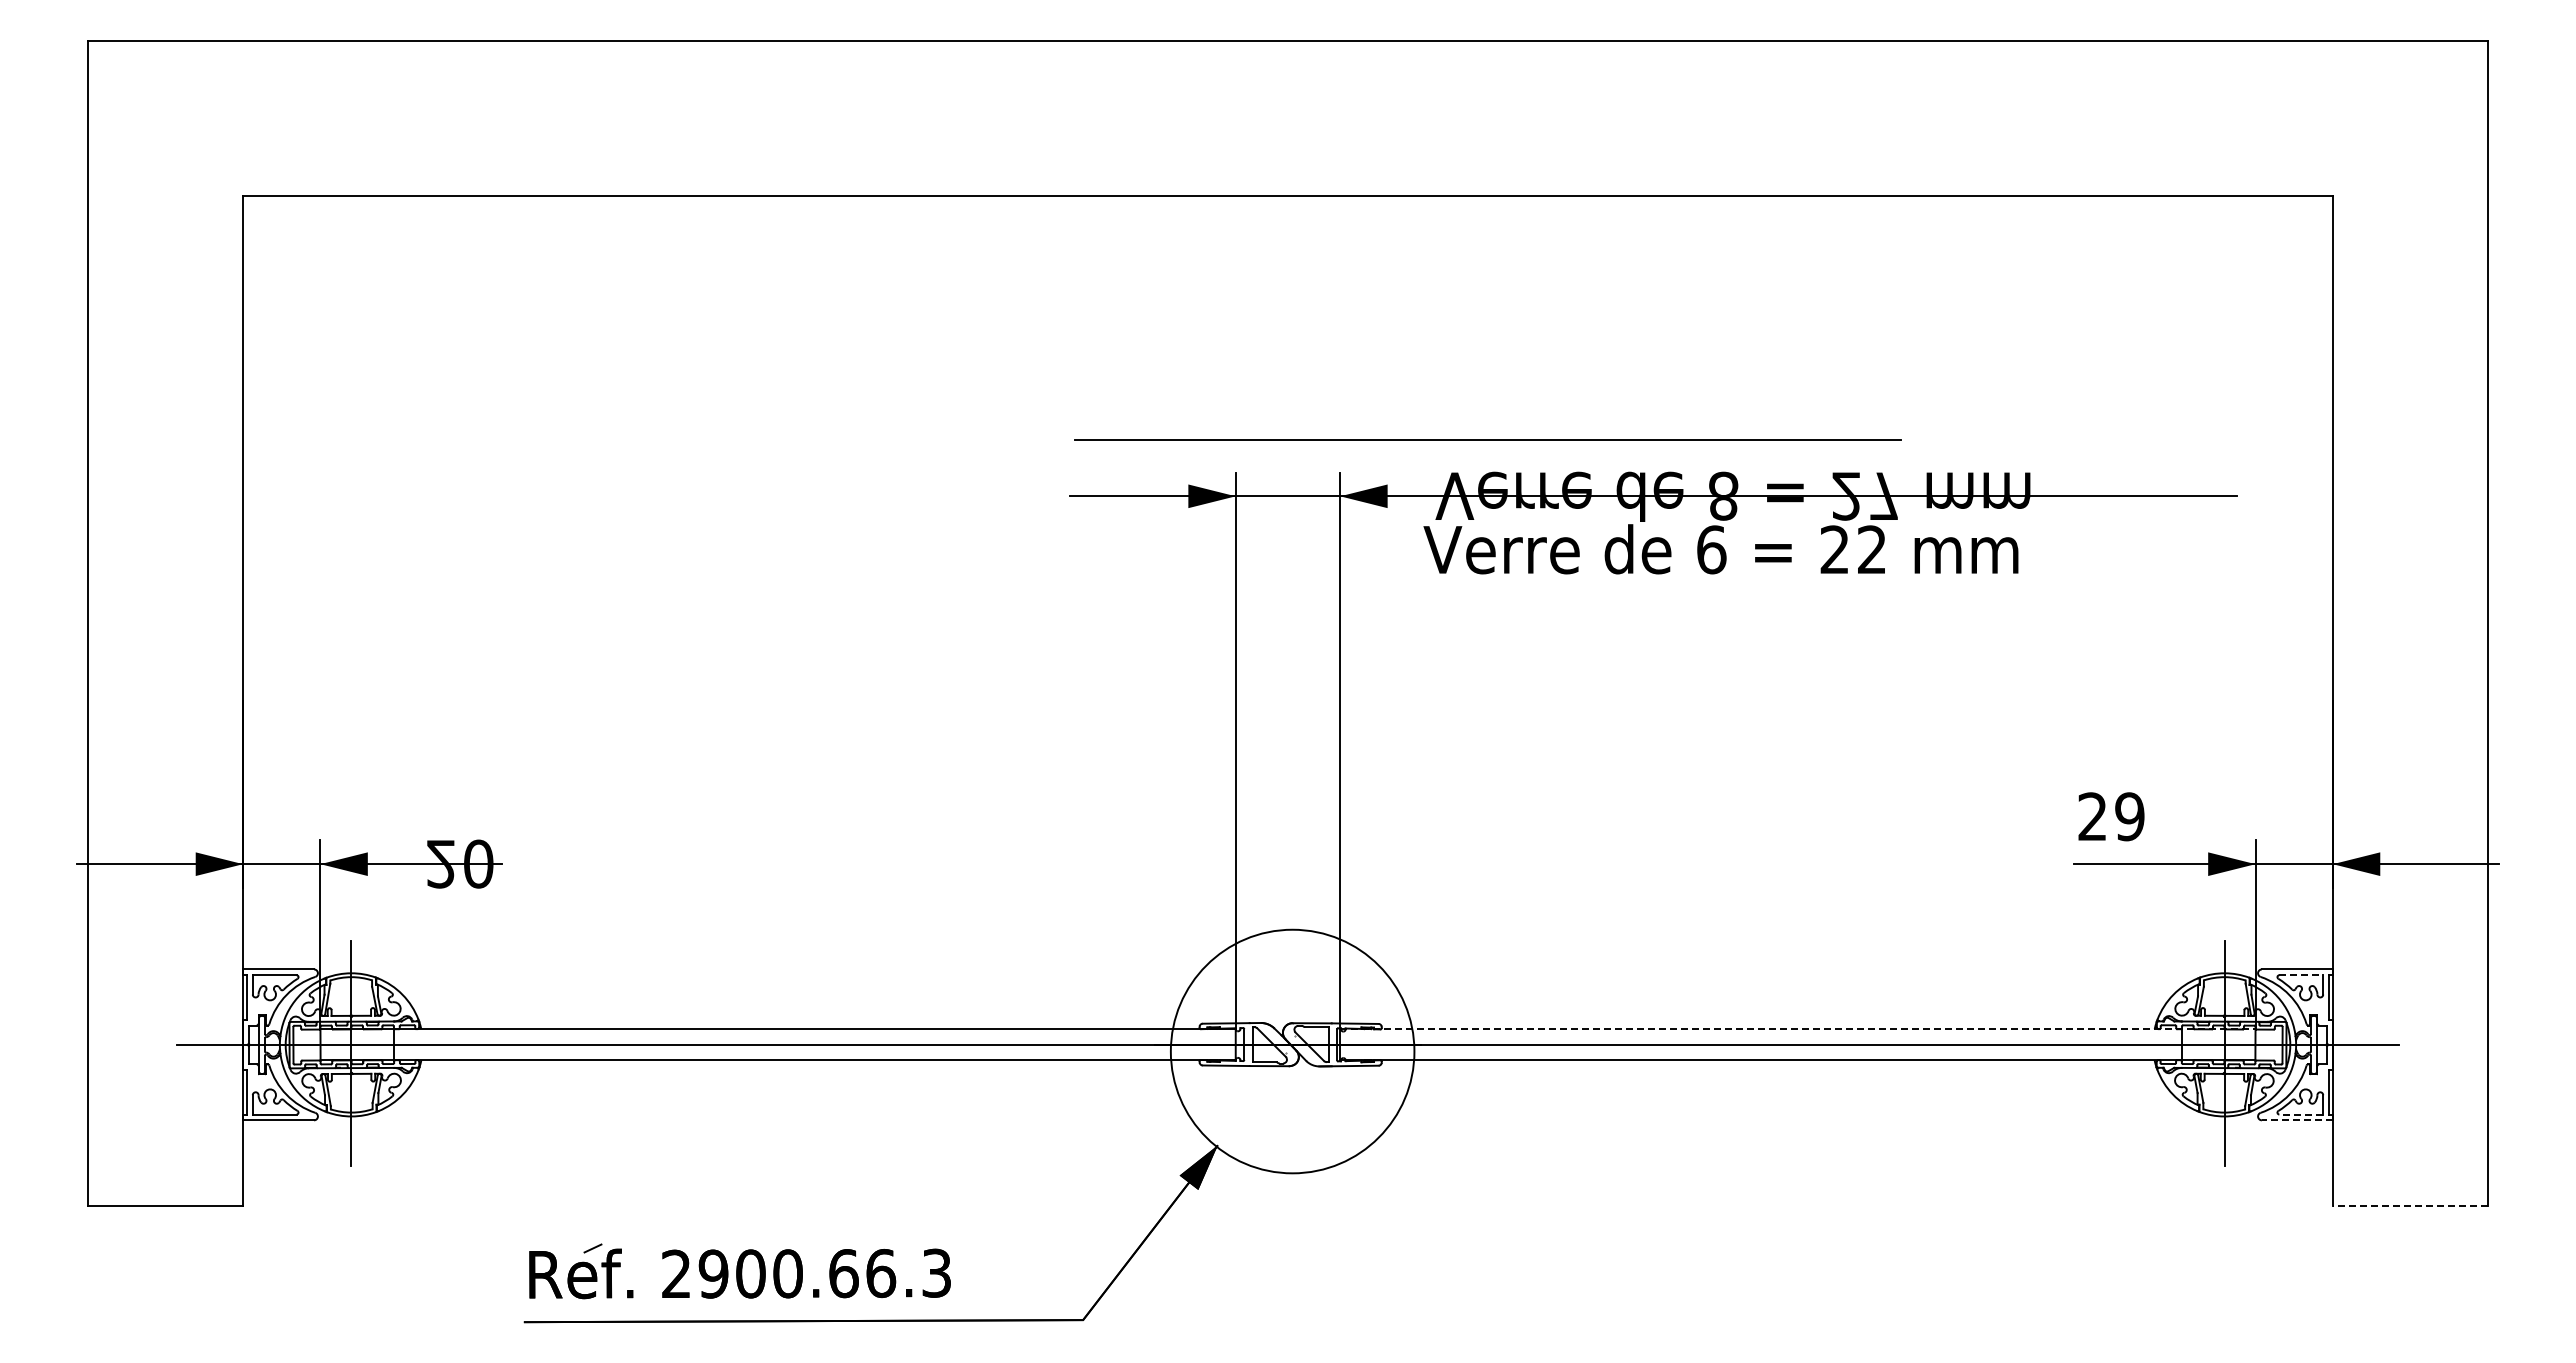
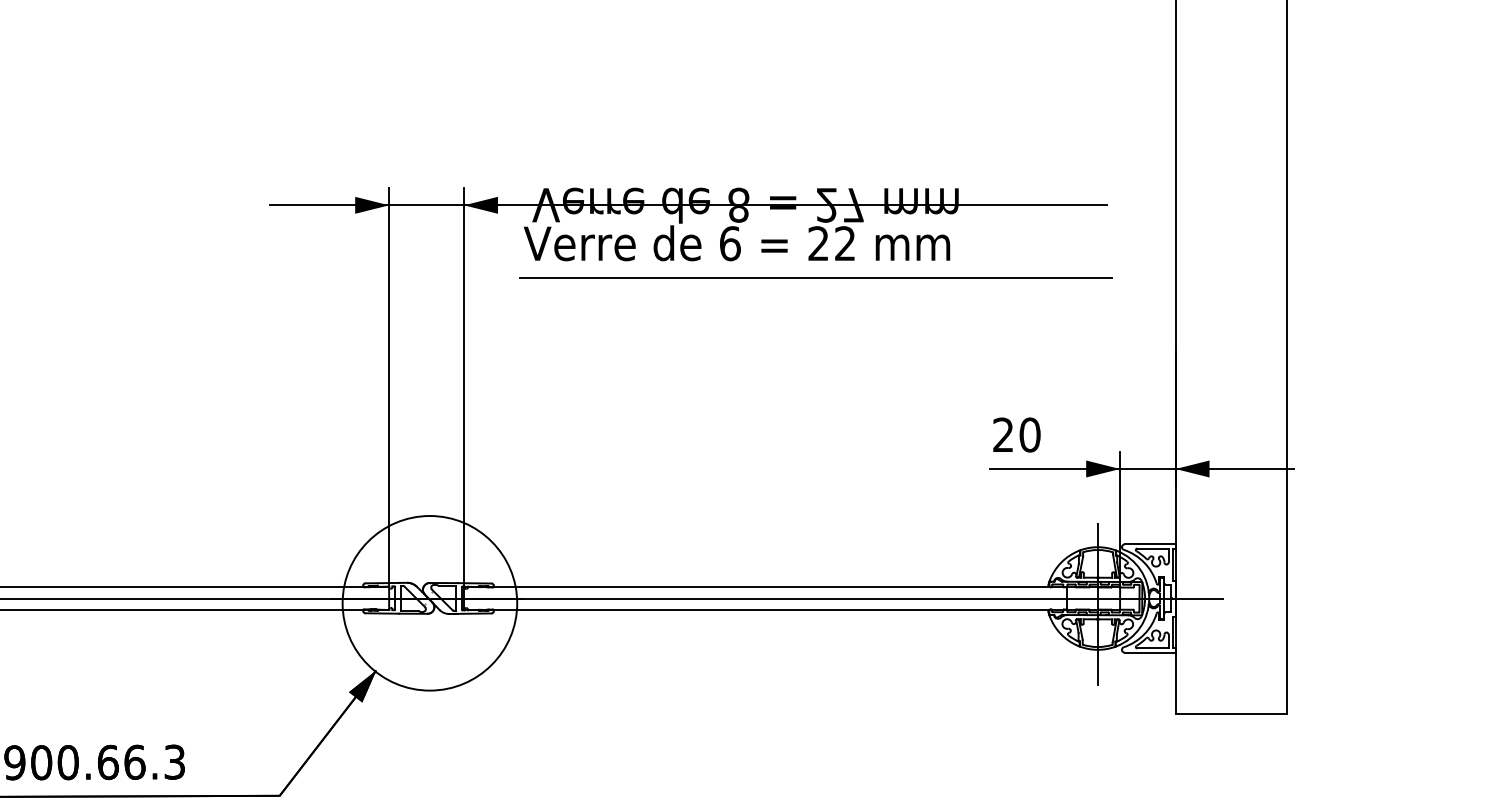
line: (1487, 439) -> (815, 277), moved
text: (2129, 816) -> (1029, 434), 29 -> 20
line: (2301, 975) -> (1153, 548), dashed -> solid
line: (1797, 1029) -> (791, 587), dashed -> solid
line: (2301, 1114) -> (1153, 648), dashed -> solid
line: (2296, 1120) -> (1149, 652), dashed -> solid
line: (2409, 1205) -> (1230, 713), dashed -> solid

